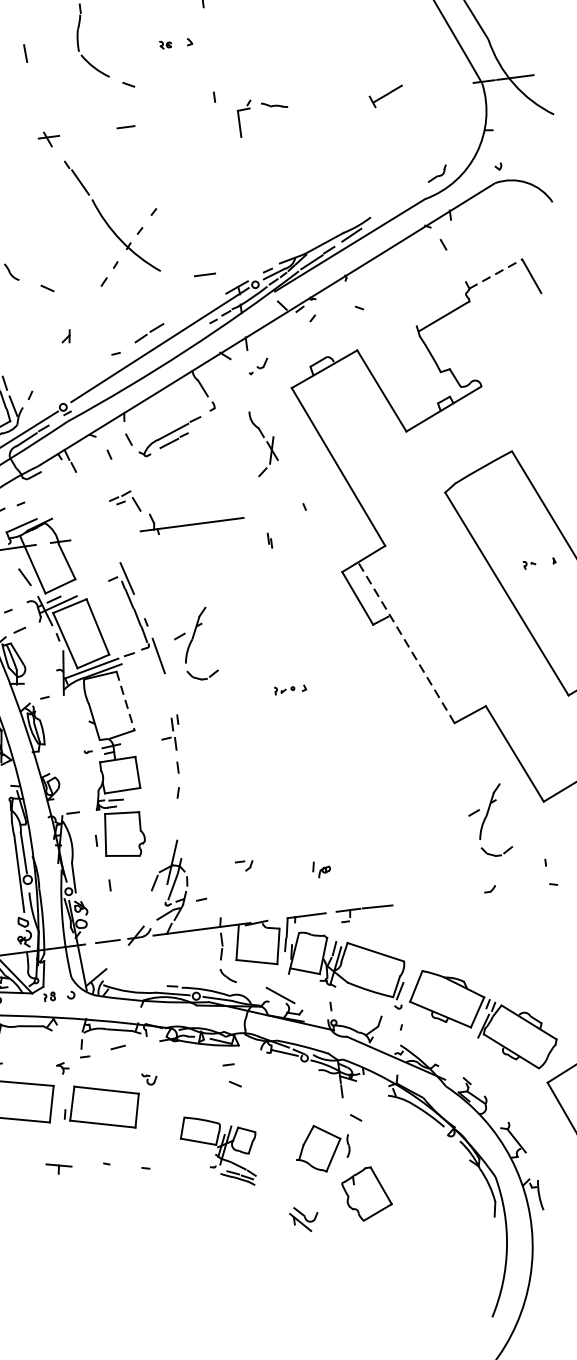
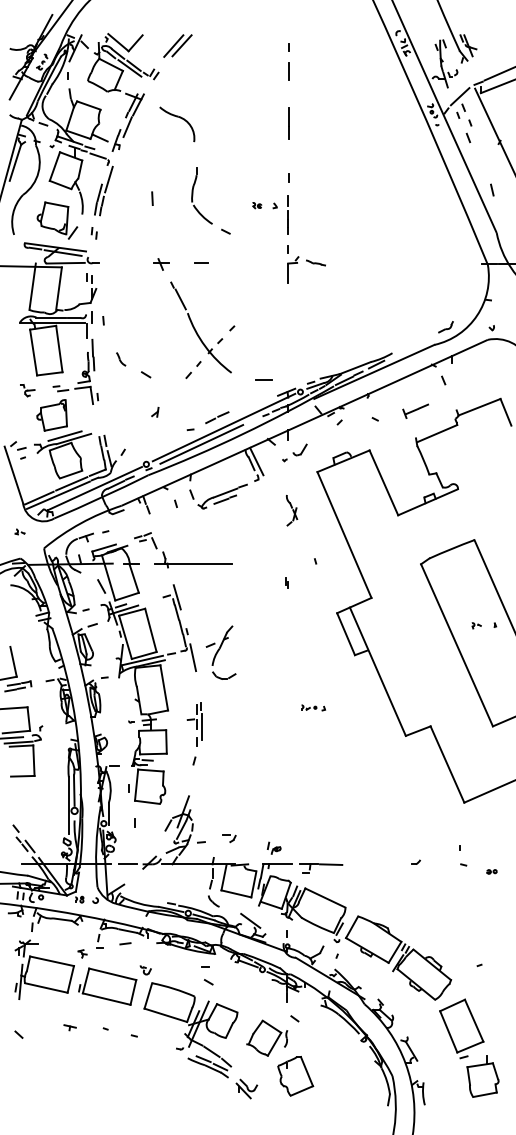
line: (207, 51) -> (287, 214), added
part: (386, 95) -> (415, 410), moved
part: (264, 105) -> (308, 262), moved
line: (125, 126) -> (201, 262), moved
line: (495, 274) -> (479, 407), dashed -> solid
part: (257, 366) -> (294, 452), size x1.67
line: (133, 371) -> (201, 444), added
line: (209, 384) -> (256, 461), added
part: (263, 443) -> (291, 510), size x0.62
part: (178, 526) -> (183, 563), moved
line: (405, 642) -> (377, 671), dashed -> solid
part: (290, 688) -> (313, 707), moved
line: (125, 700) -> (164, 687), dashed -> solid
line: (181, 745) -> (201, 726), added
part: (488, 820) -> (421, 811), removed
part: (244, 865) -> (229, 838), moved
part: (320, 868) -> (273, 847), moved
part: (219, 1151) -> (190, 1030), size x1.67
part: (58, 1168) -> (69, 1027), size x0.62

